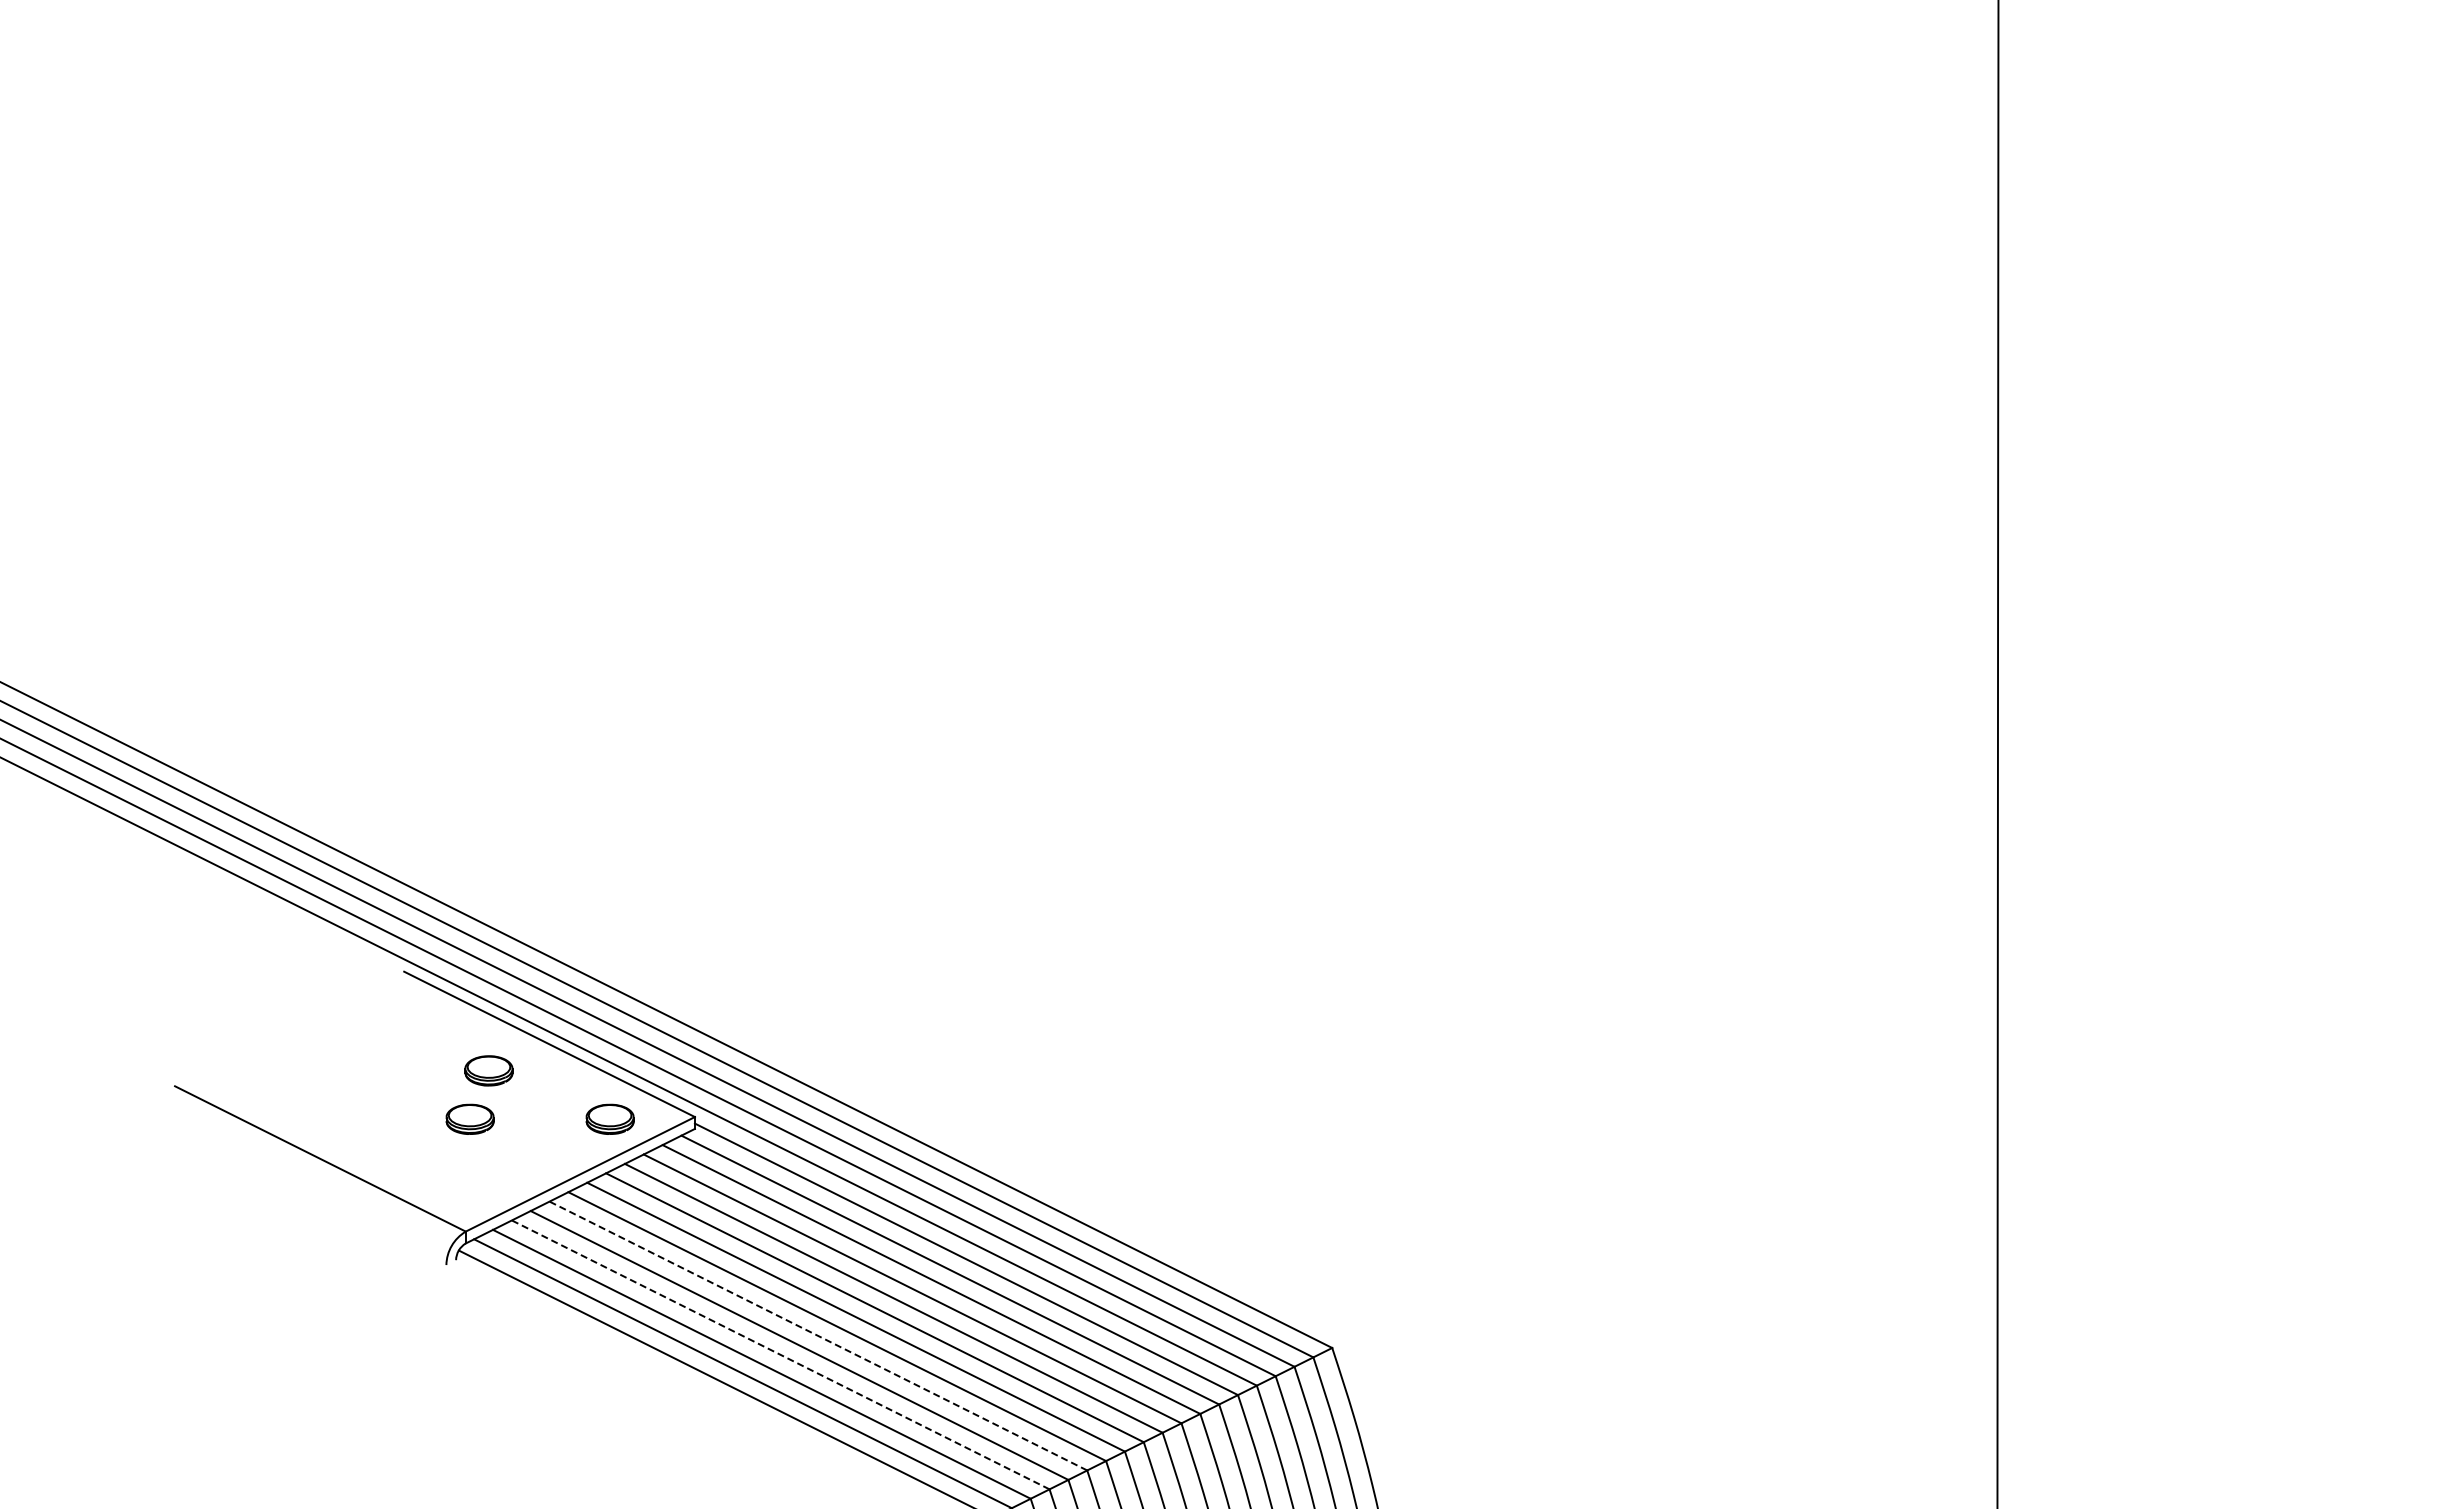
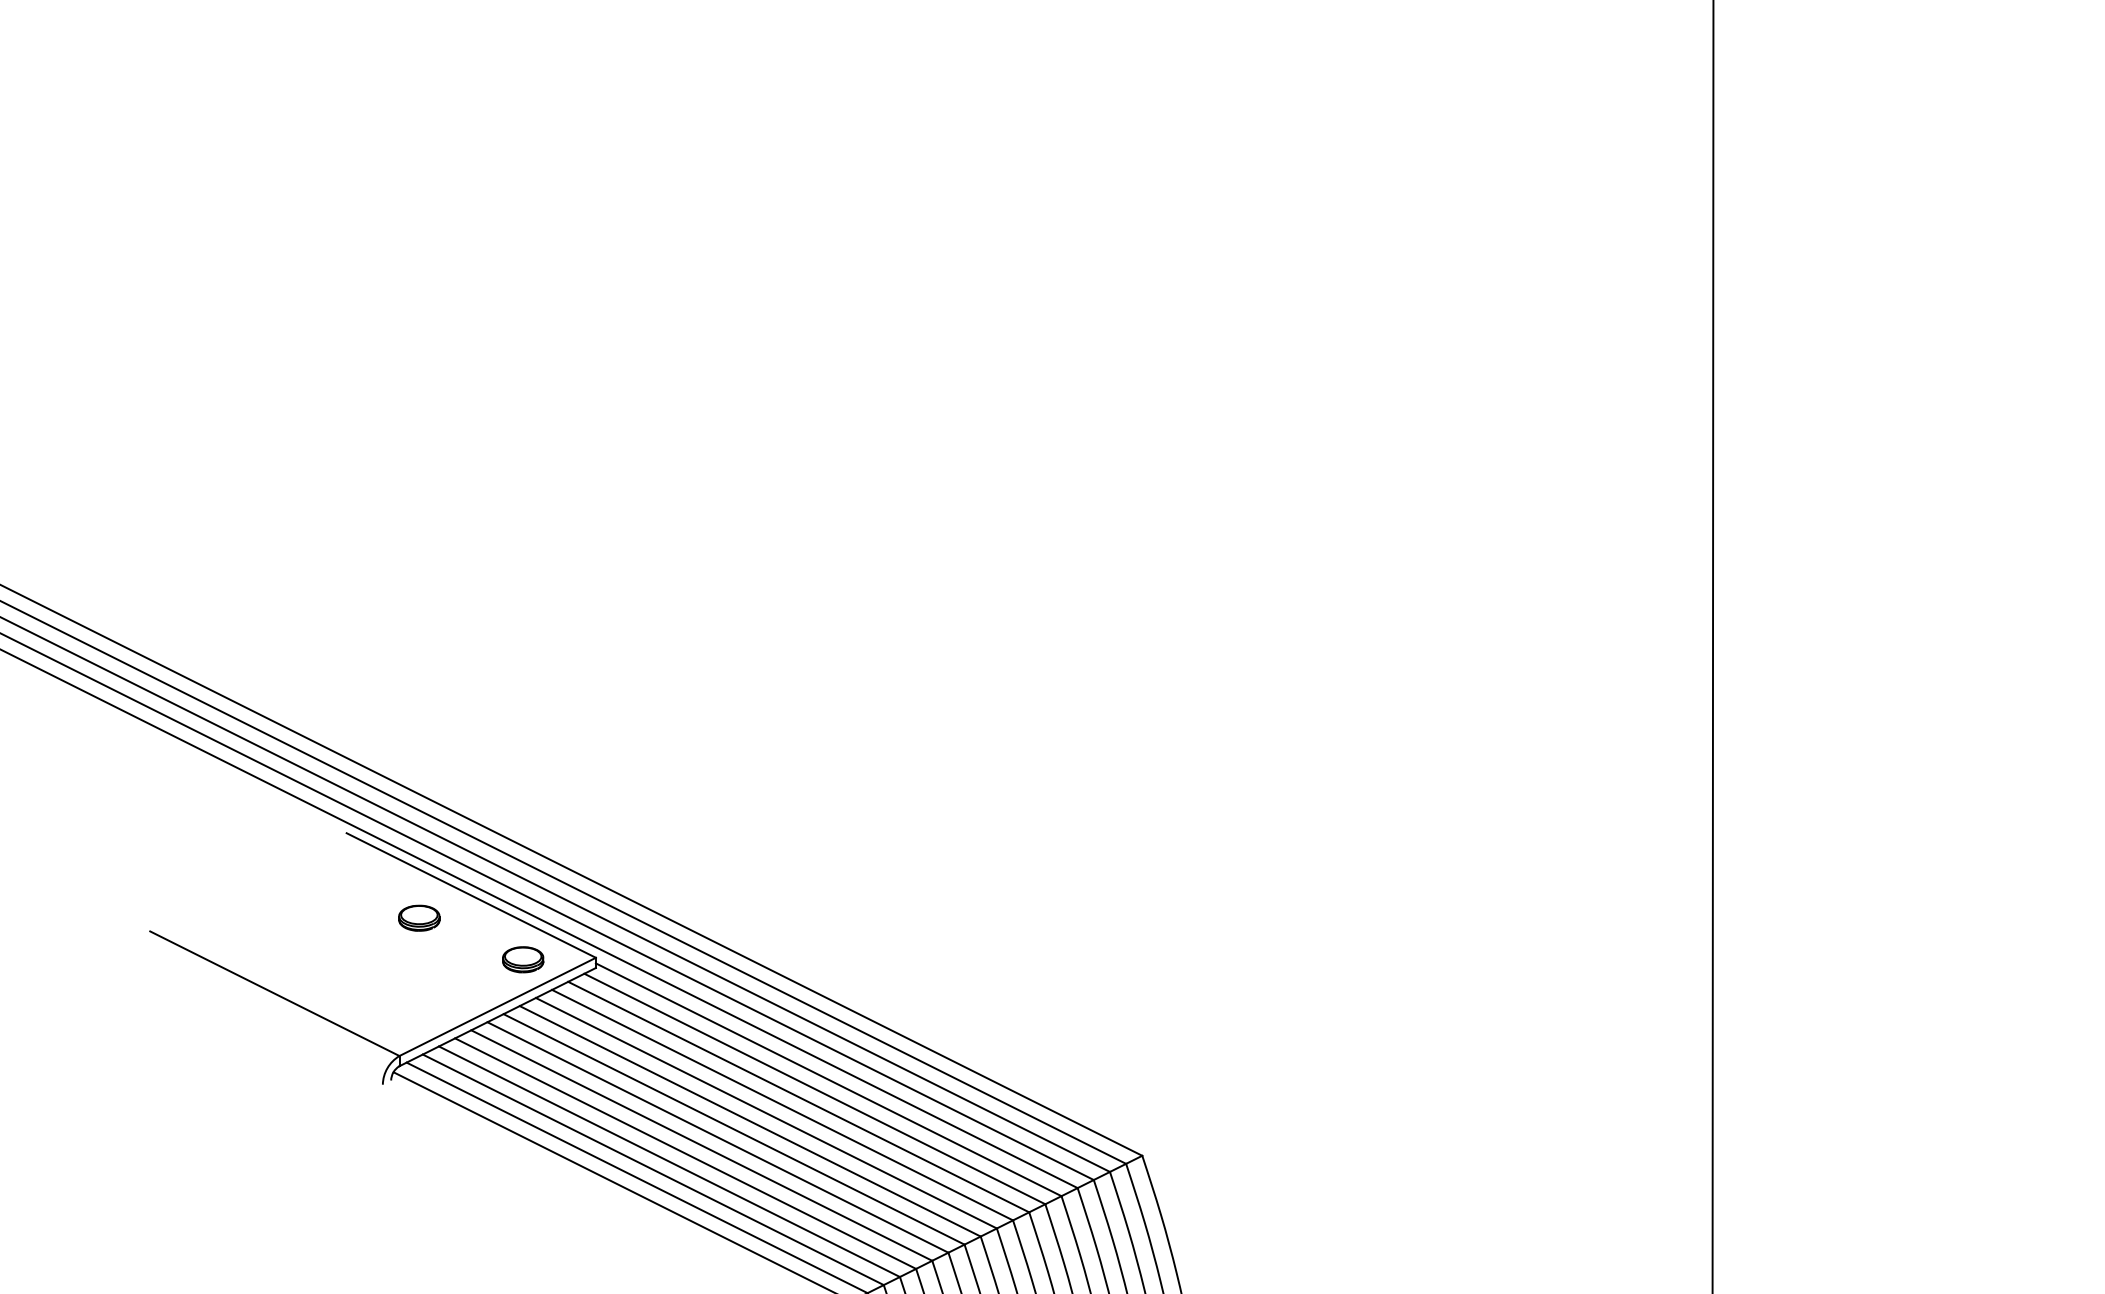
part: (469, 1118) -> (402, 959), removed
line: (818, 1336) -> (701, 1145), dashed -> solid
line: (780, 1354) -> (669, 1161), dashed -> solid

